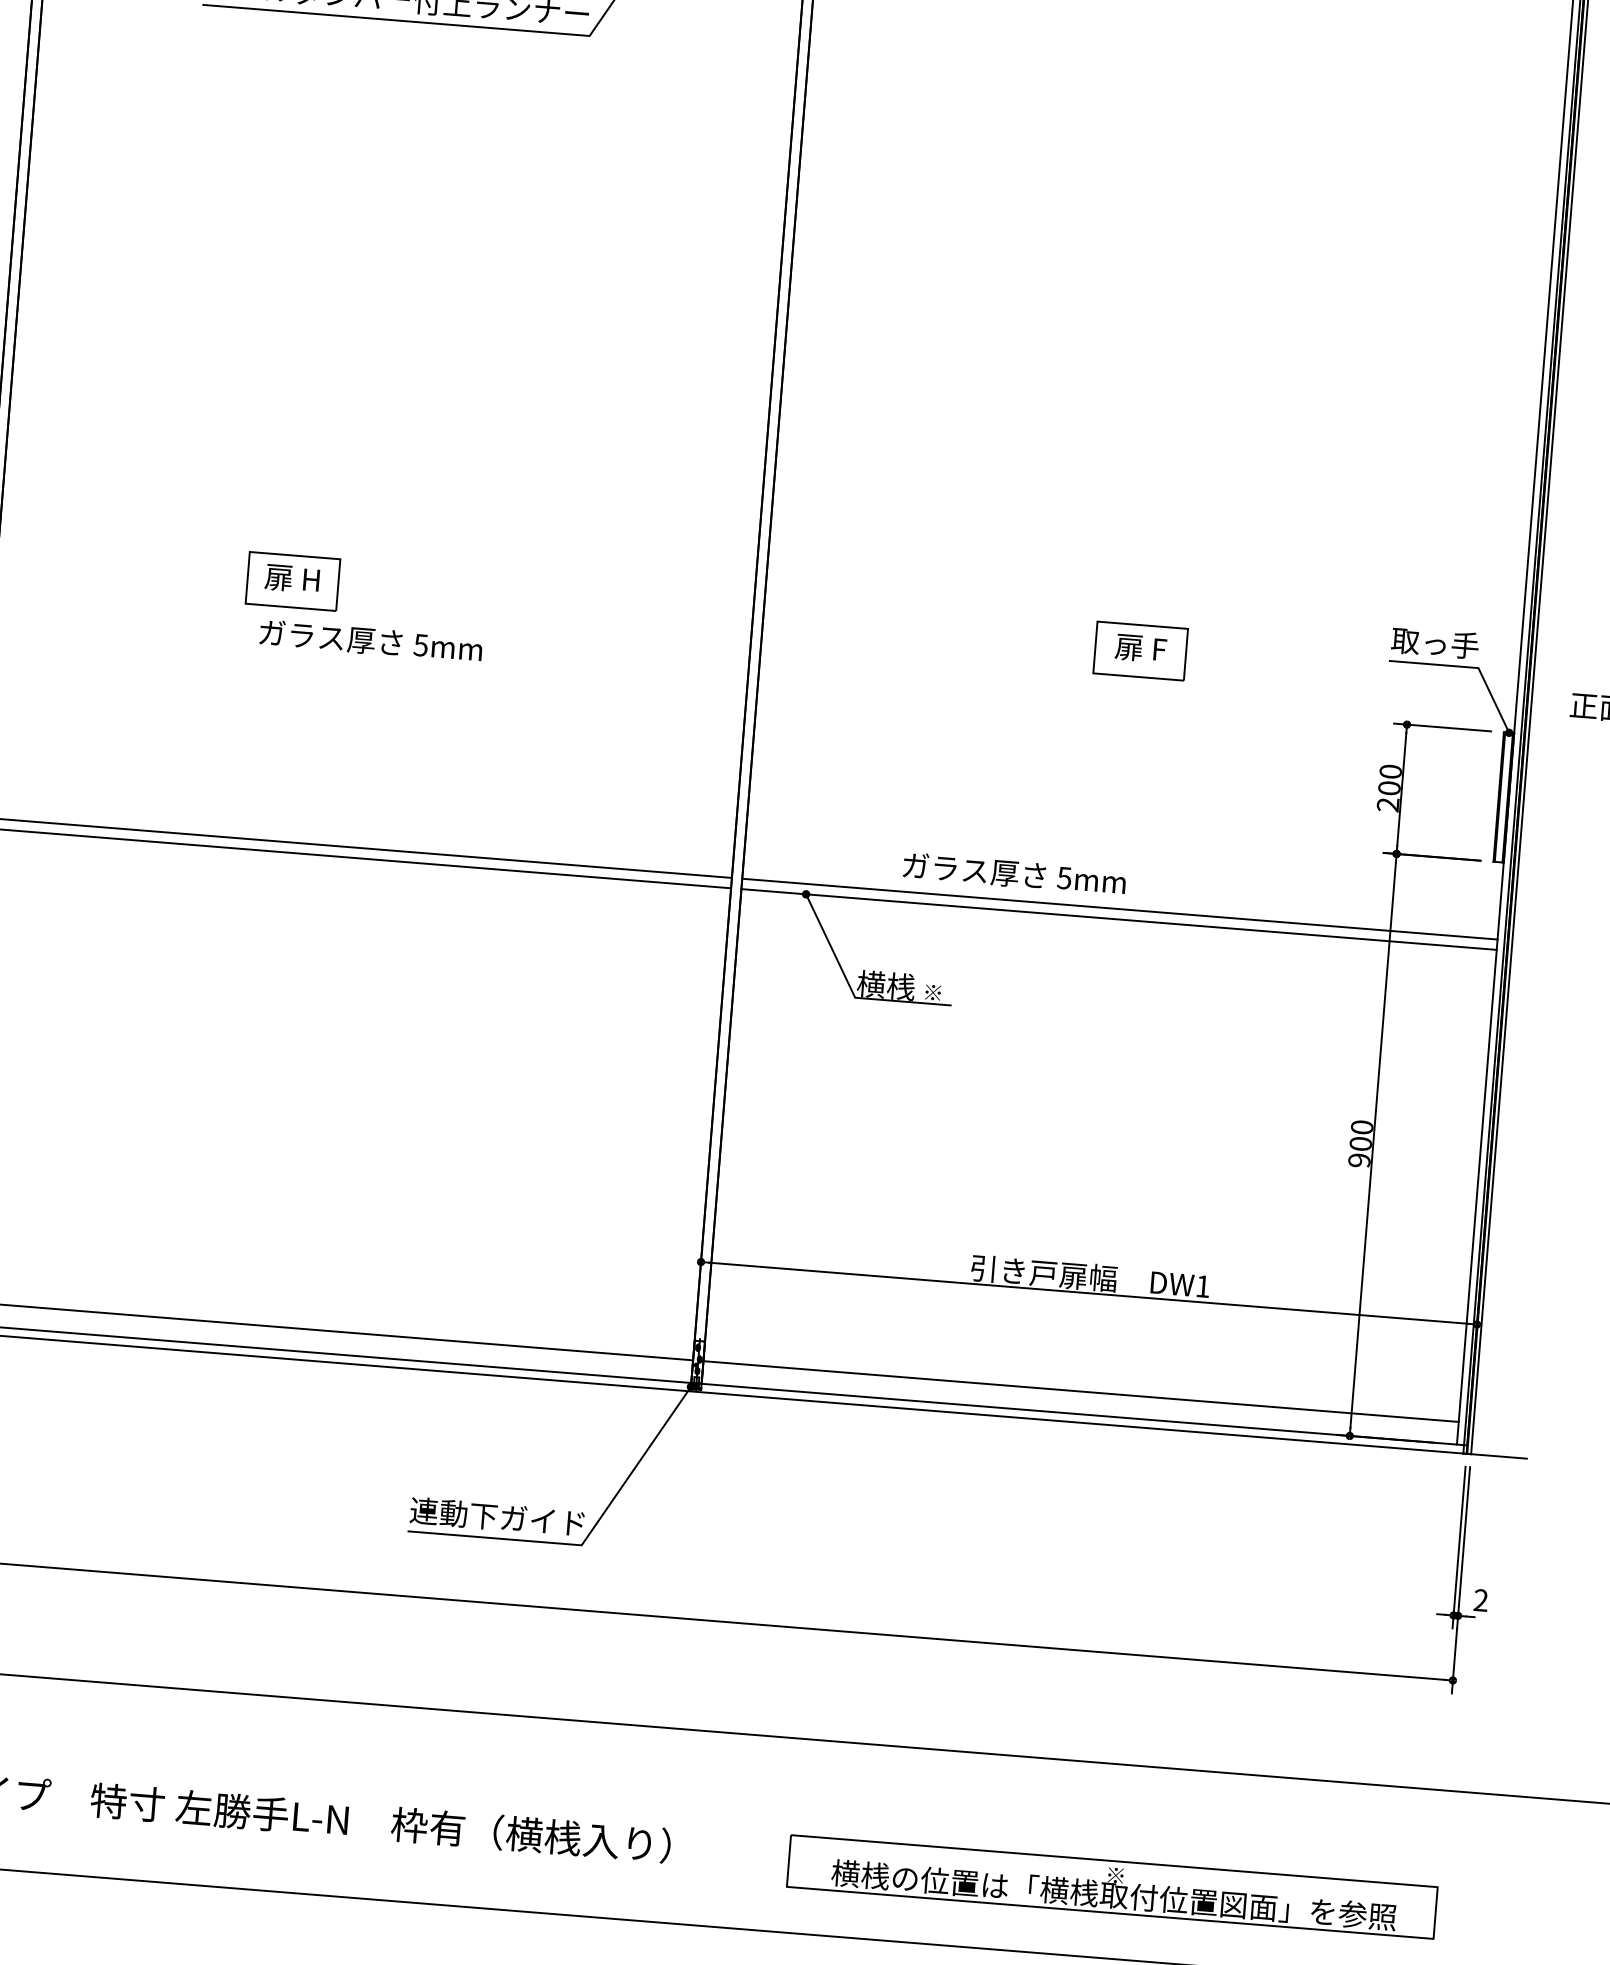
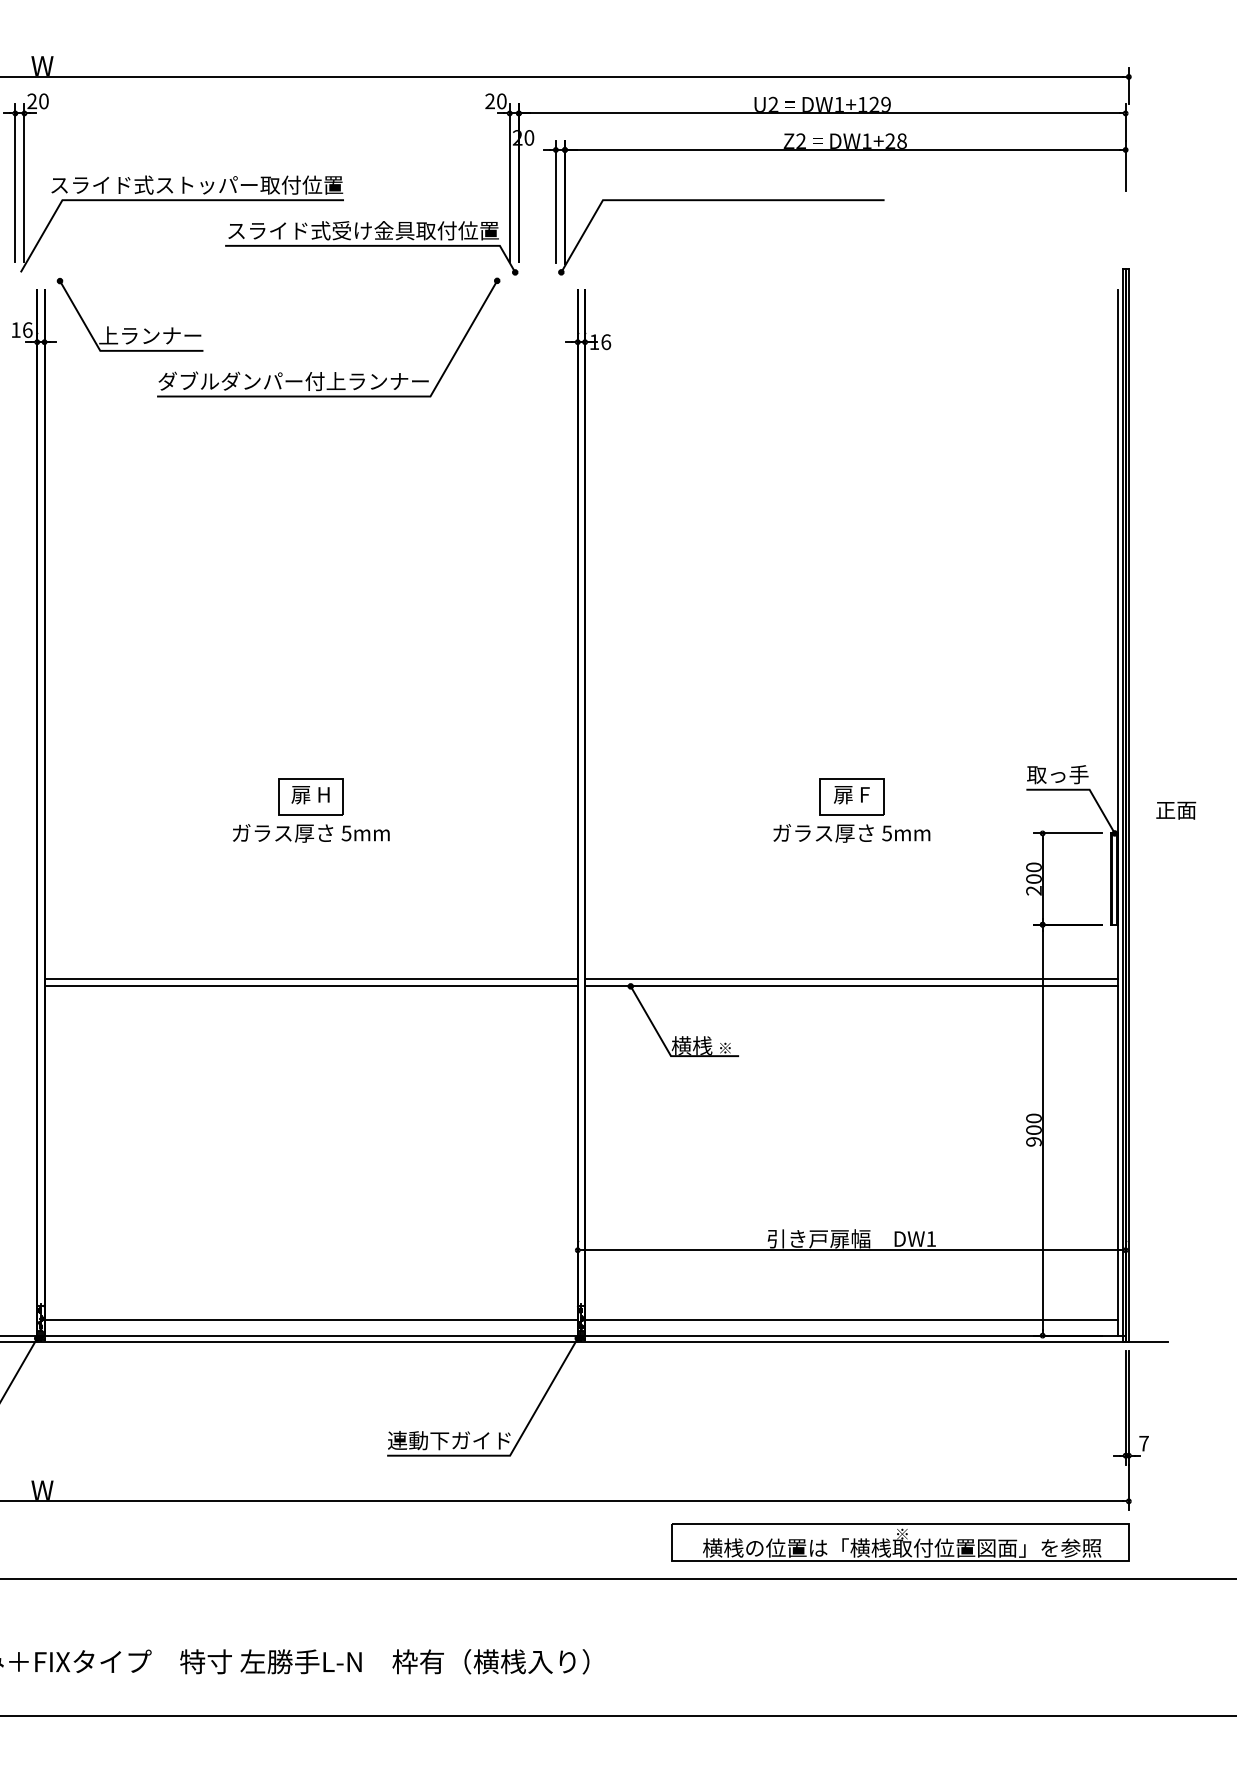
part: (292, 580) -> (310, 796), moved
text: (1014, 874) -> (851, 833), moved
text: (1480, 1600) -> (1143, 1443), 2 -> 7
part: (1112, 1887) -> (900, 1542), moved

